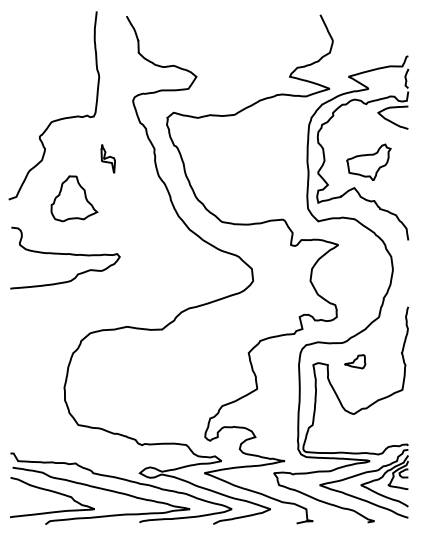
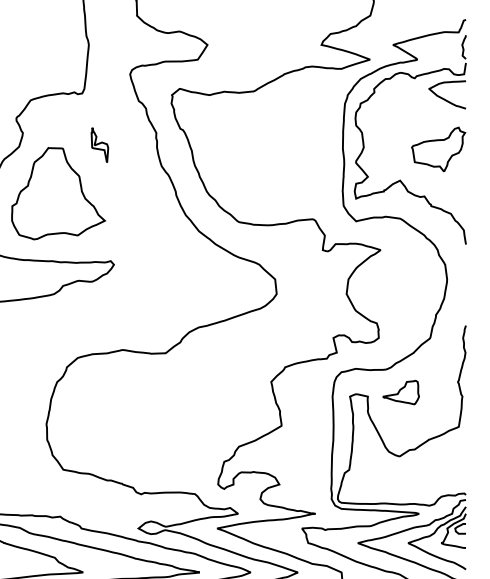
part: (368, 162) -> (438, 149), moved
part: (74, 198) -> (58, 193), size x1.67
part: (354, 361) -> (400, 392), size x1.43

